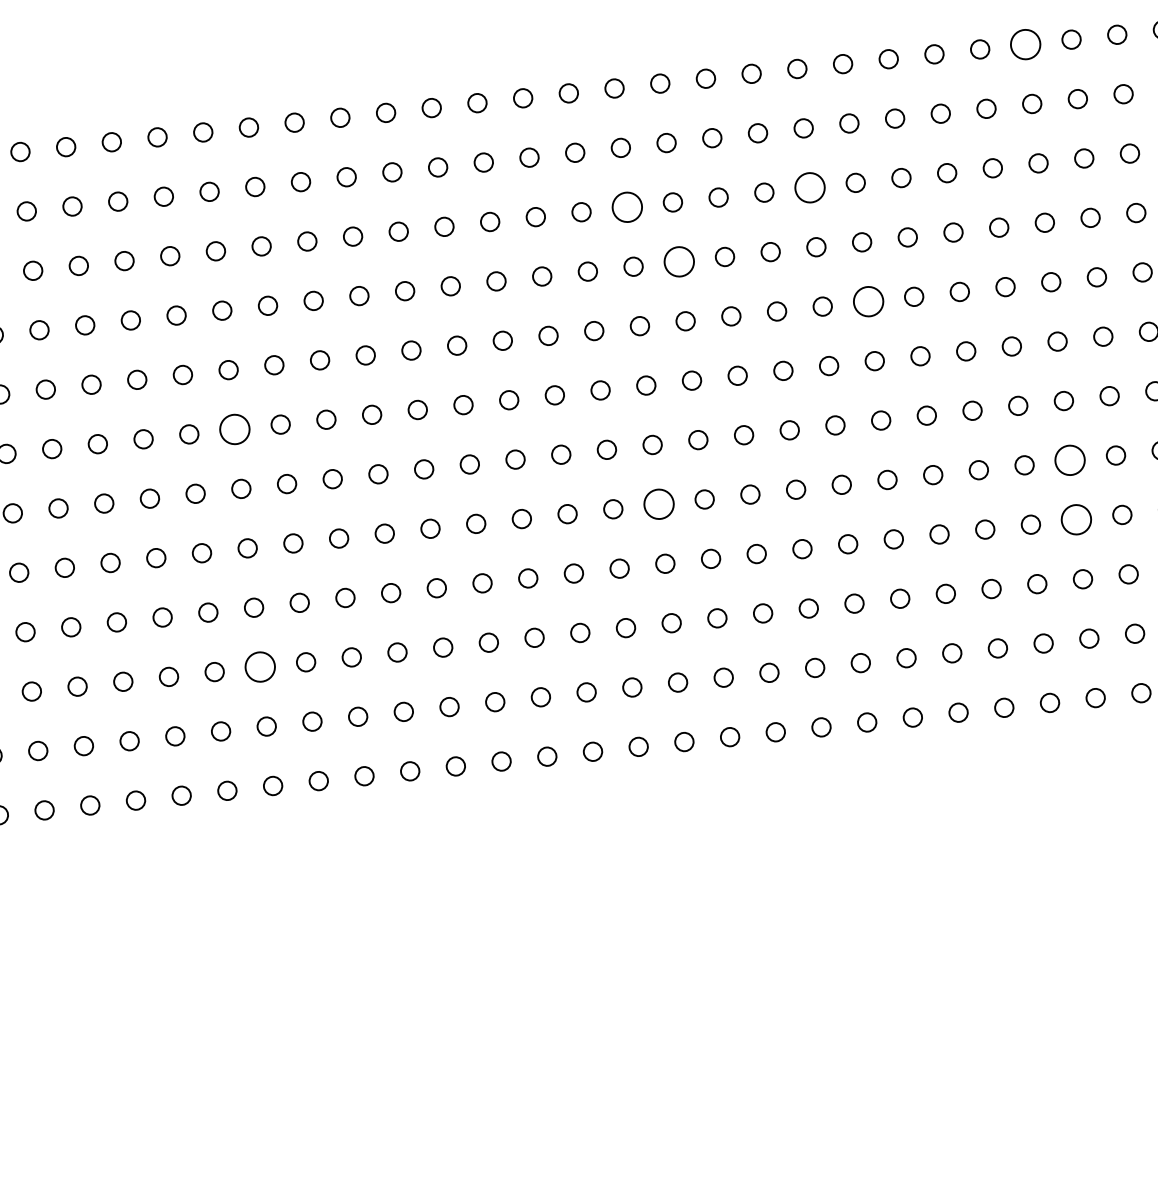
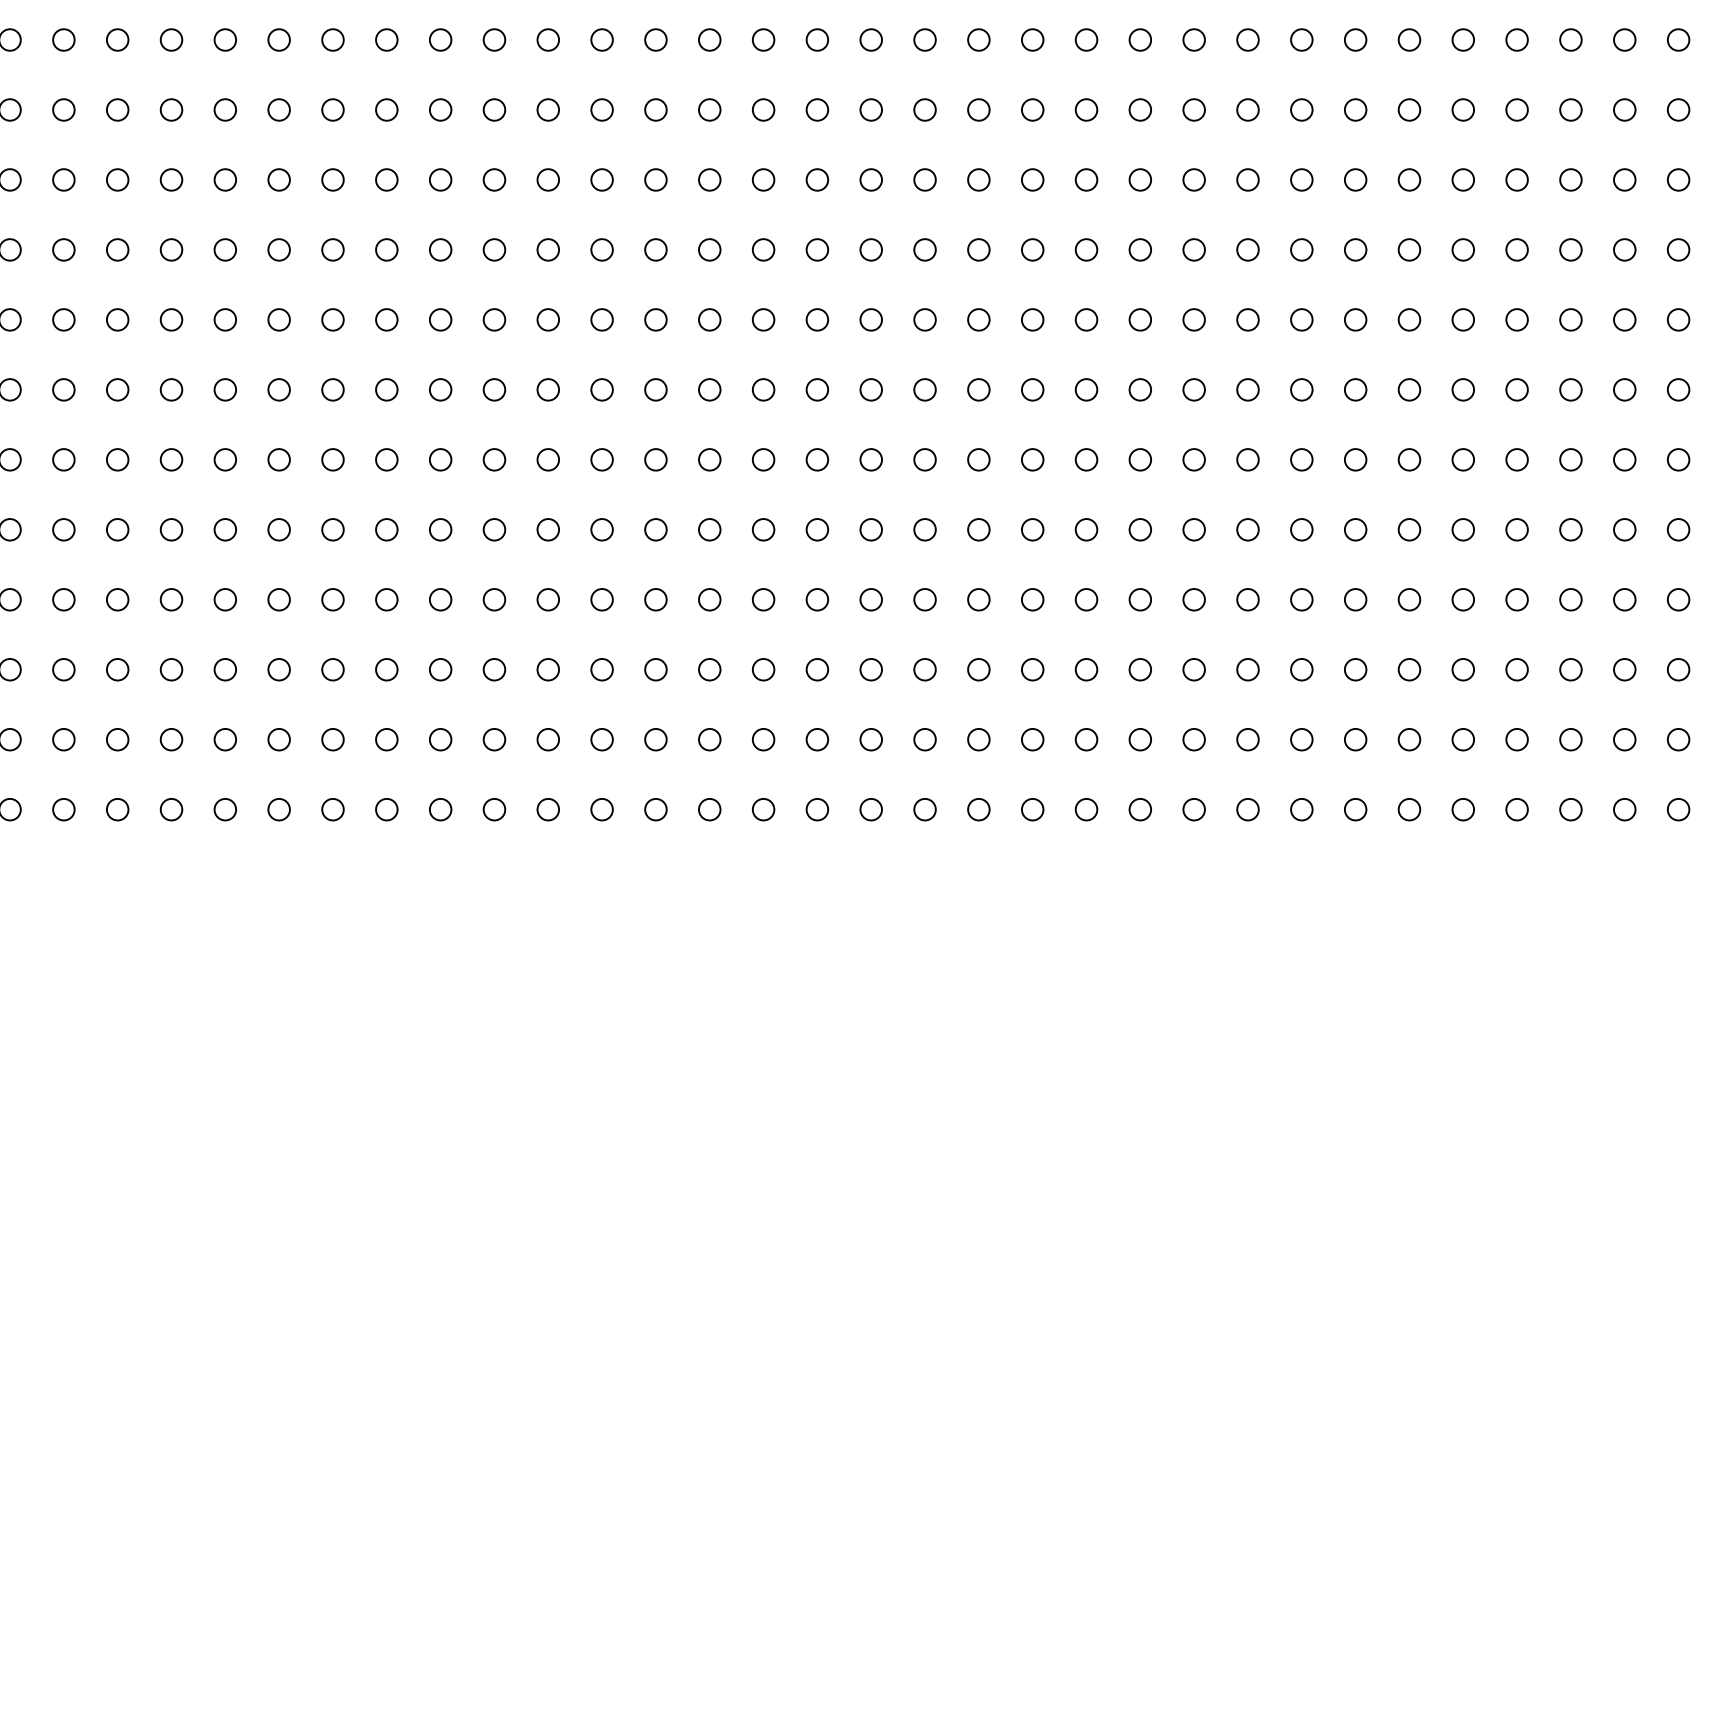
circle: (1025, 44) -> (1678, 39), size x0.62
circle: (810, 187) -> (1409, 179), size x0.62
circle: (626, 207) -> (1193, 179), size x0.62
circle: (678, 261) -> (1247, 249), size x0.62
circle: (867, 301) -> (1462, 319), size x0.62
circle: (234, 429) -> (709, 389), size x0.62
circle: (1070, 460) -> (1678, 529), size x0.62
circle: (658, 504) -> (1193, 529), size x0.62
circle: (1076, 519) -> (1678, 599), size x0.62
circle: (260, 666) -> (709, 669), size x0.62

